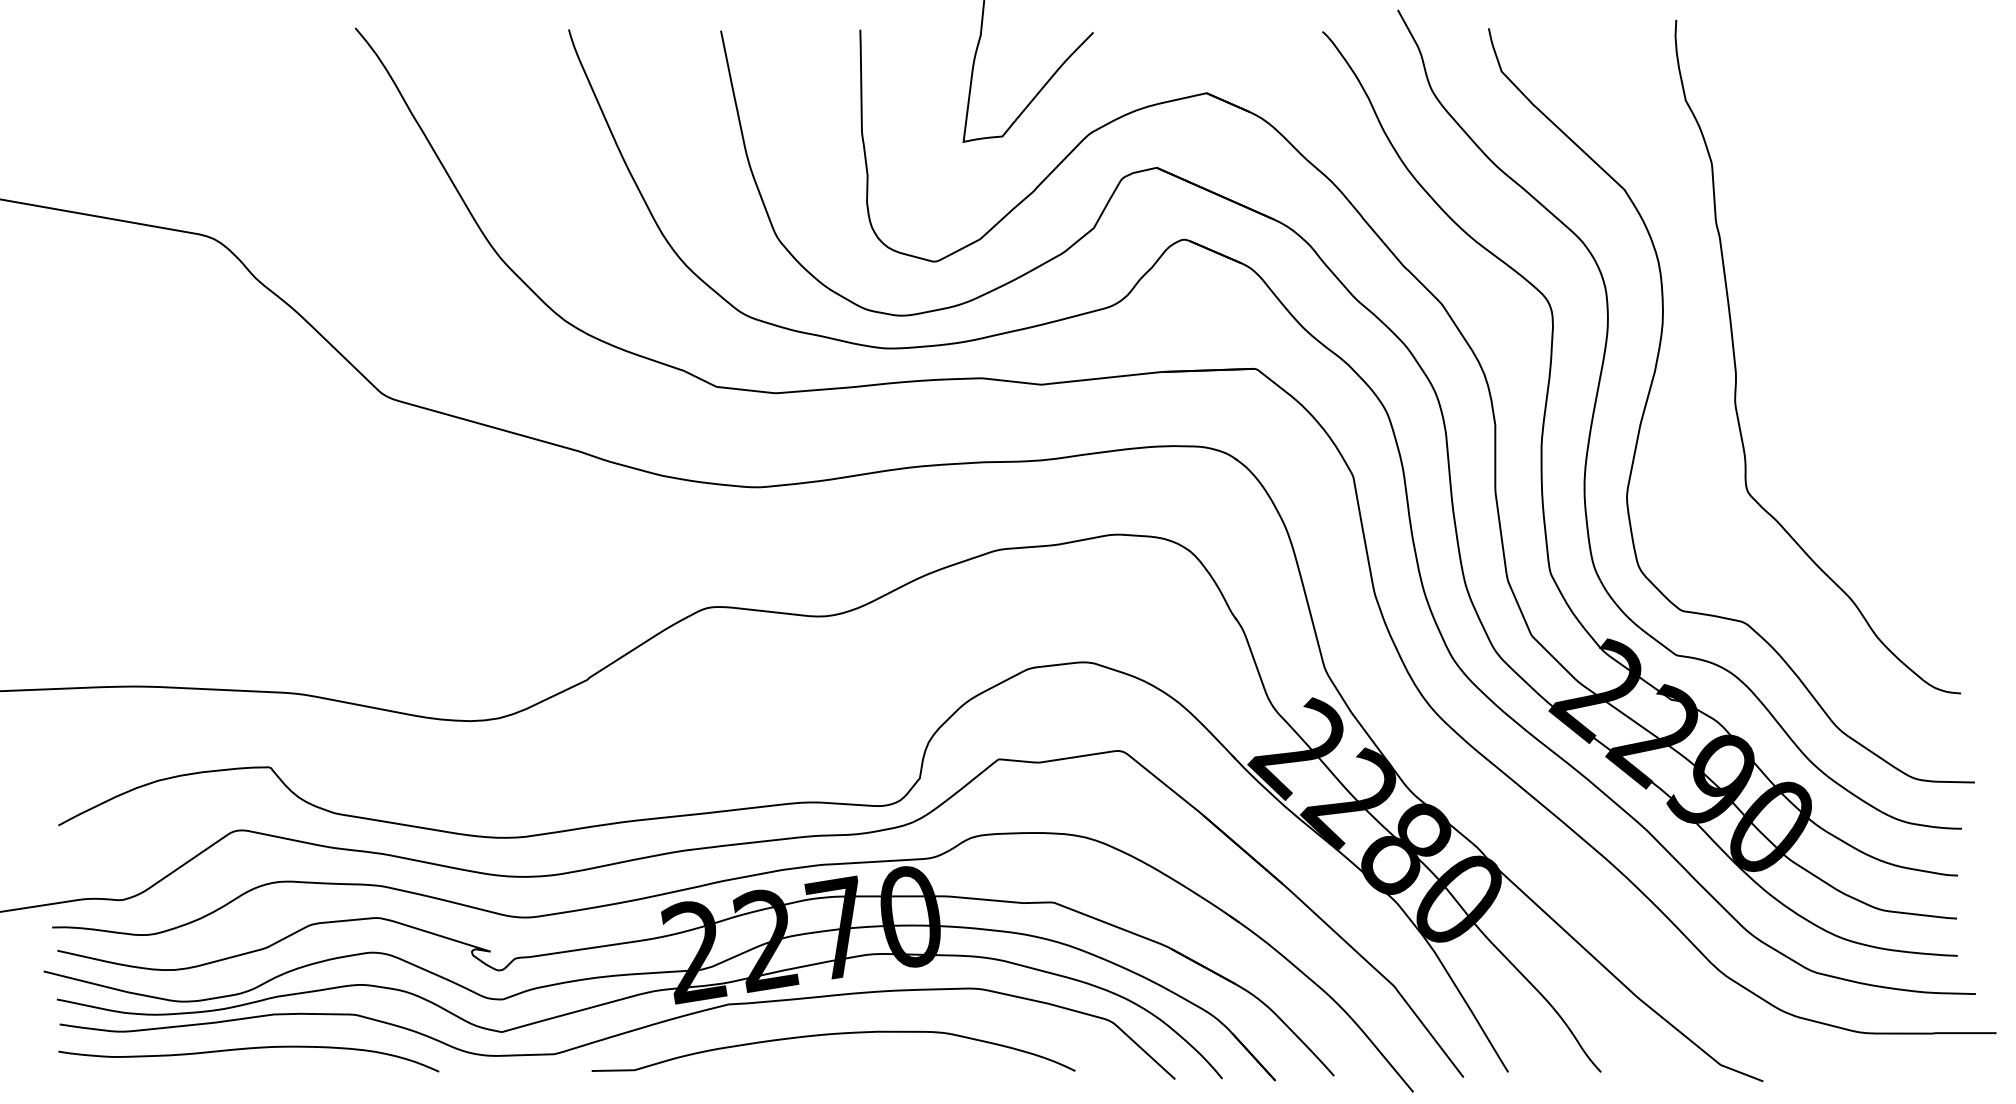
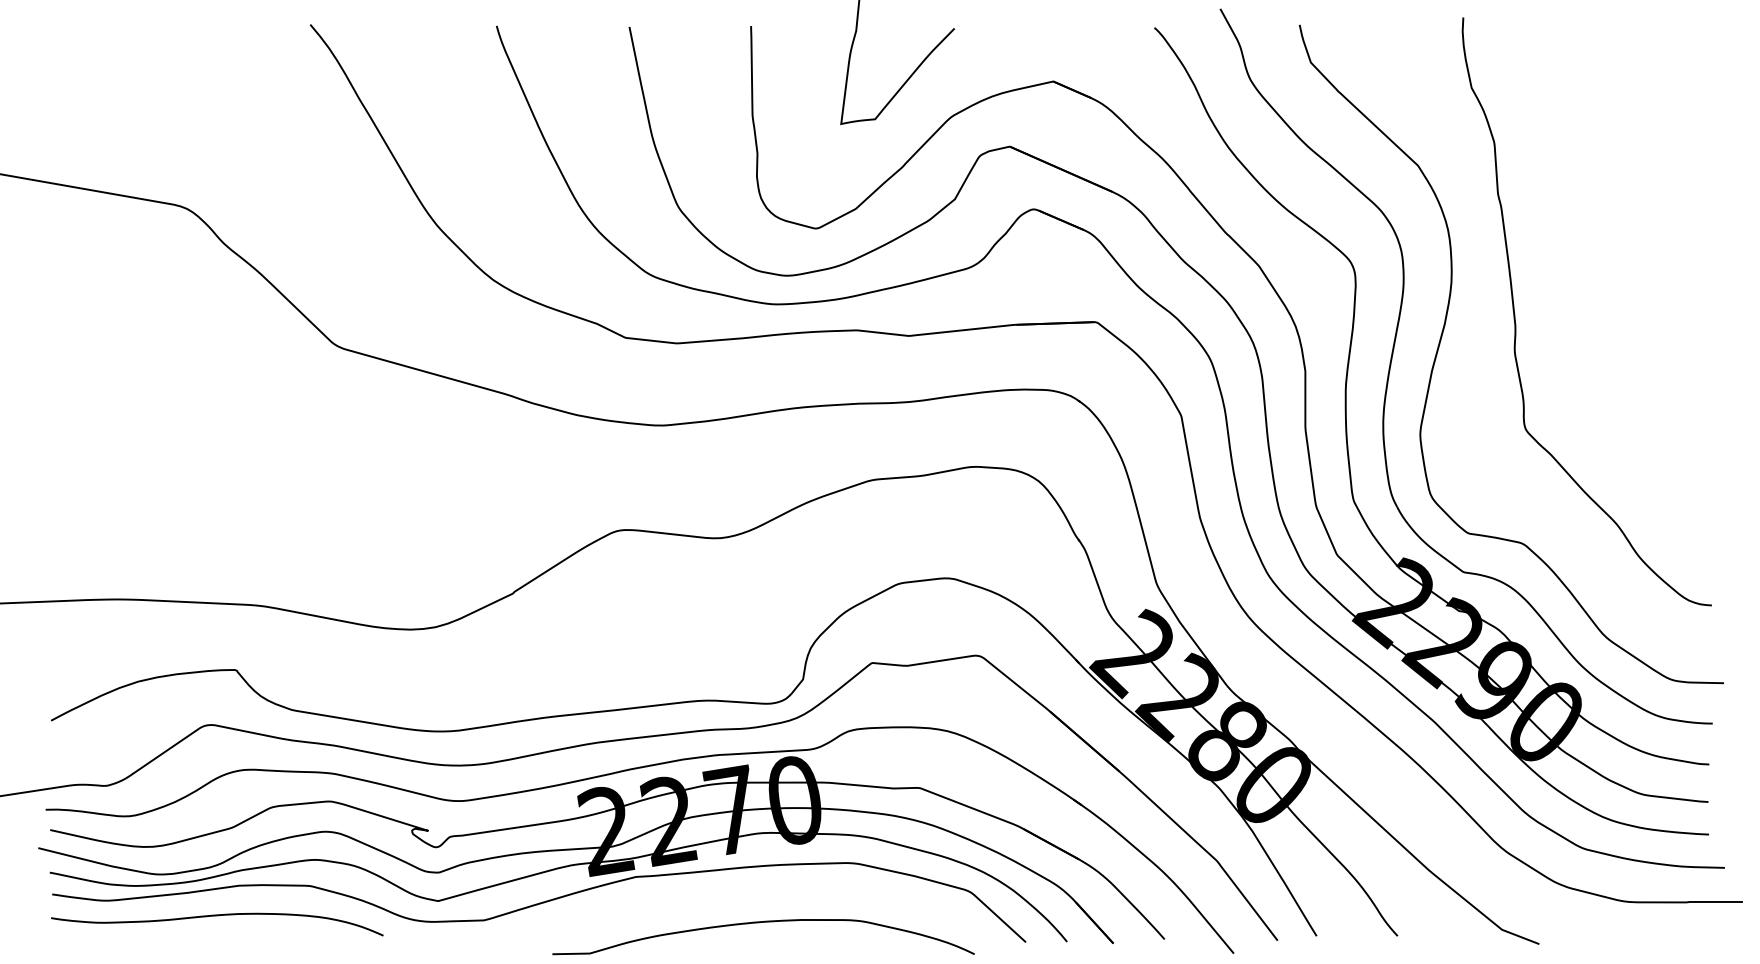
curve: (830, 1035) -> (760, 923), moved

